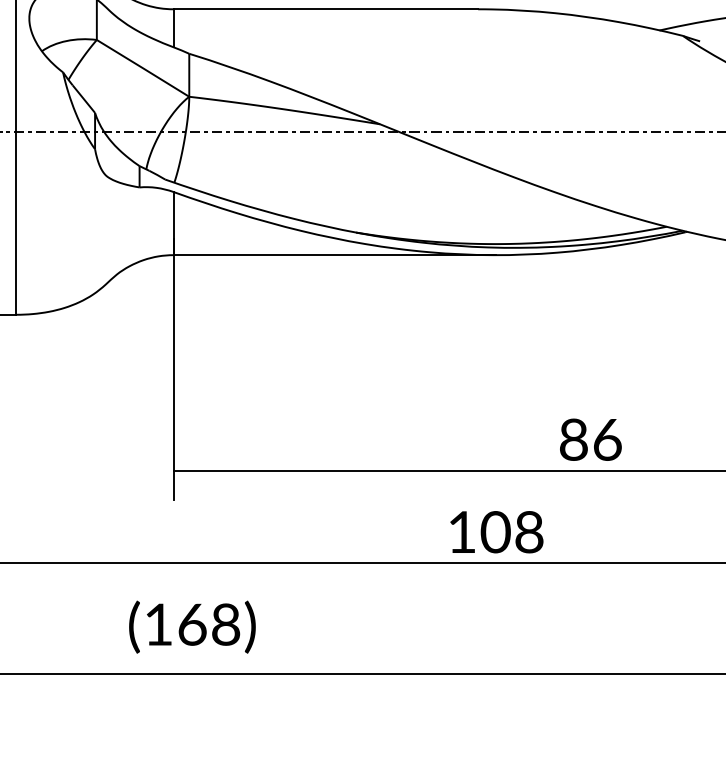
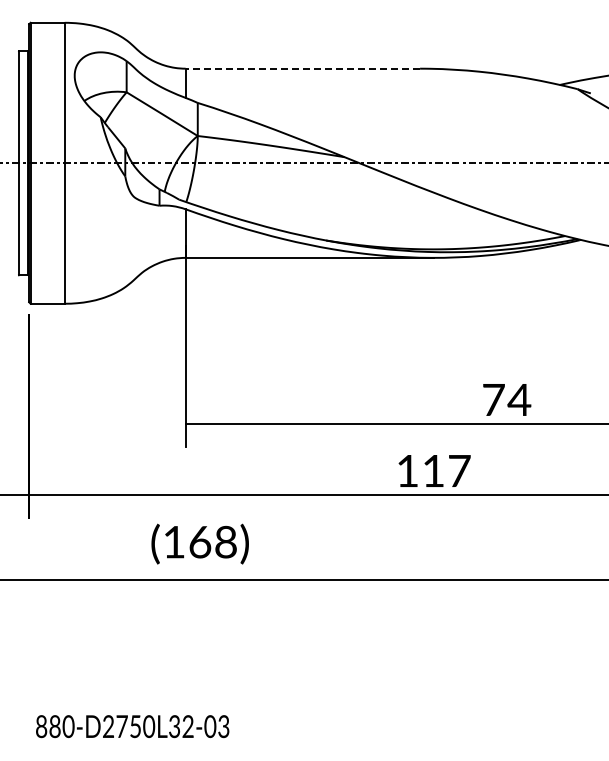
line: (325, 9) -> (302, 68), solid -> dashed
text: (591, 439) -> (507, 399), 86 -> 74
text: (512, 531) -> (446, 470), 108 -> 117

